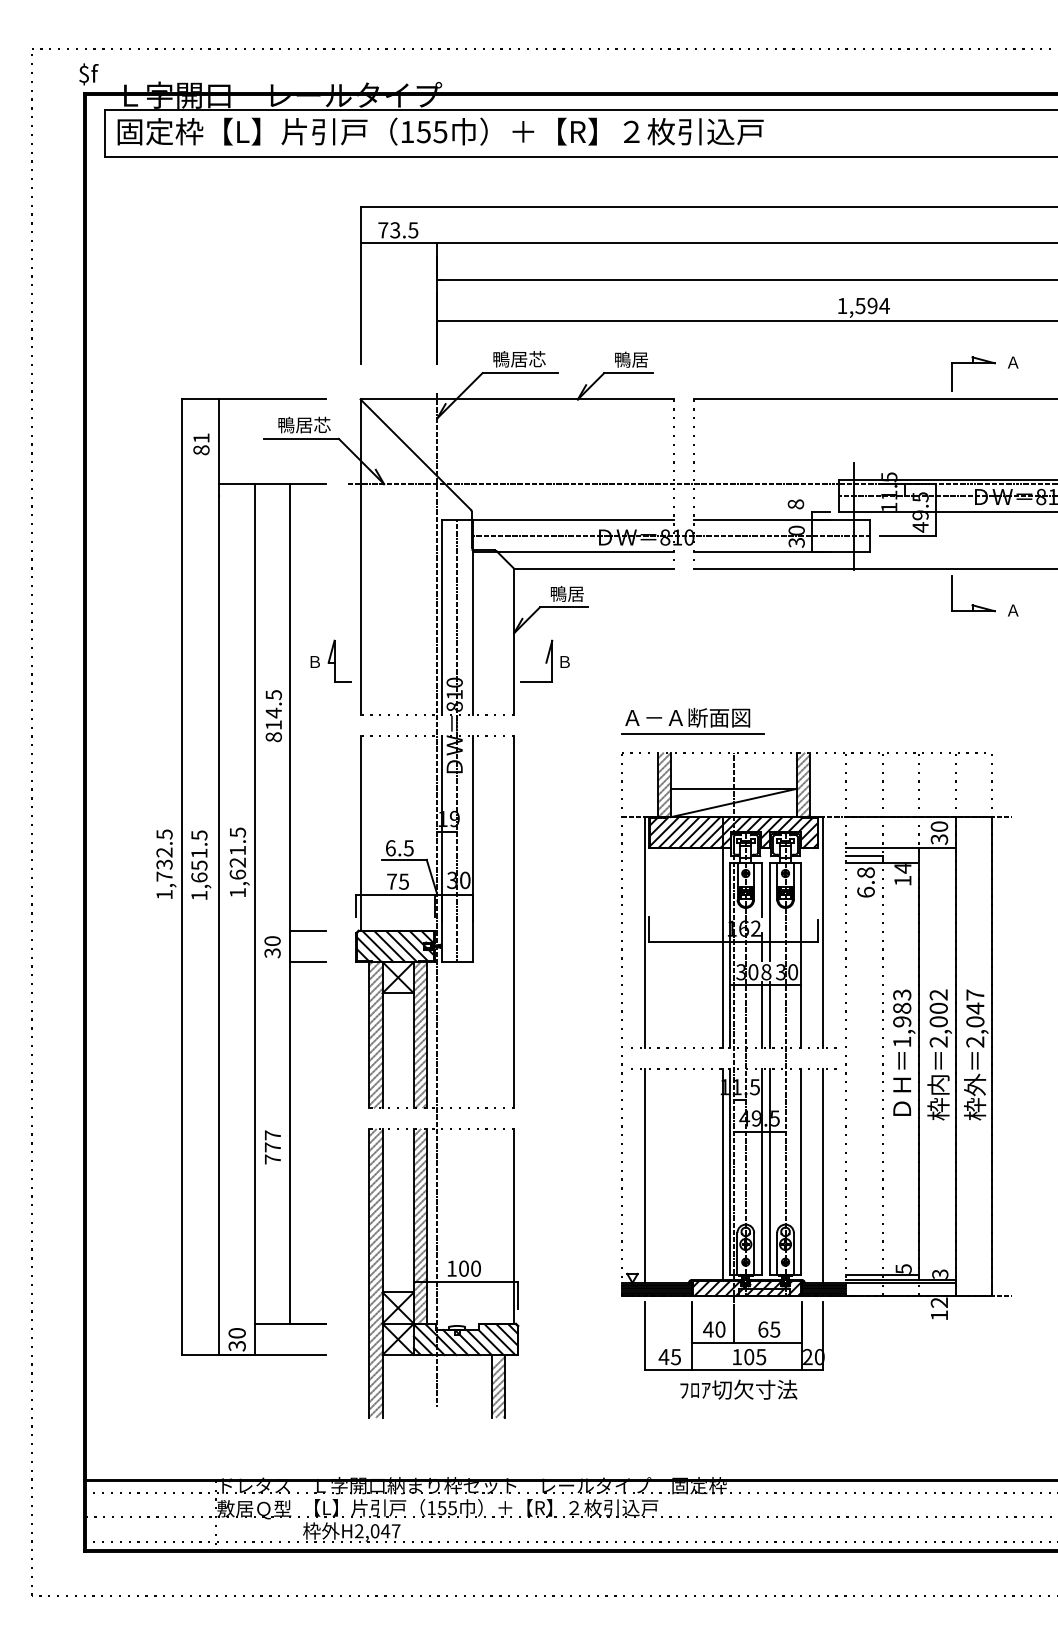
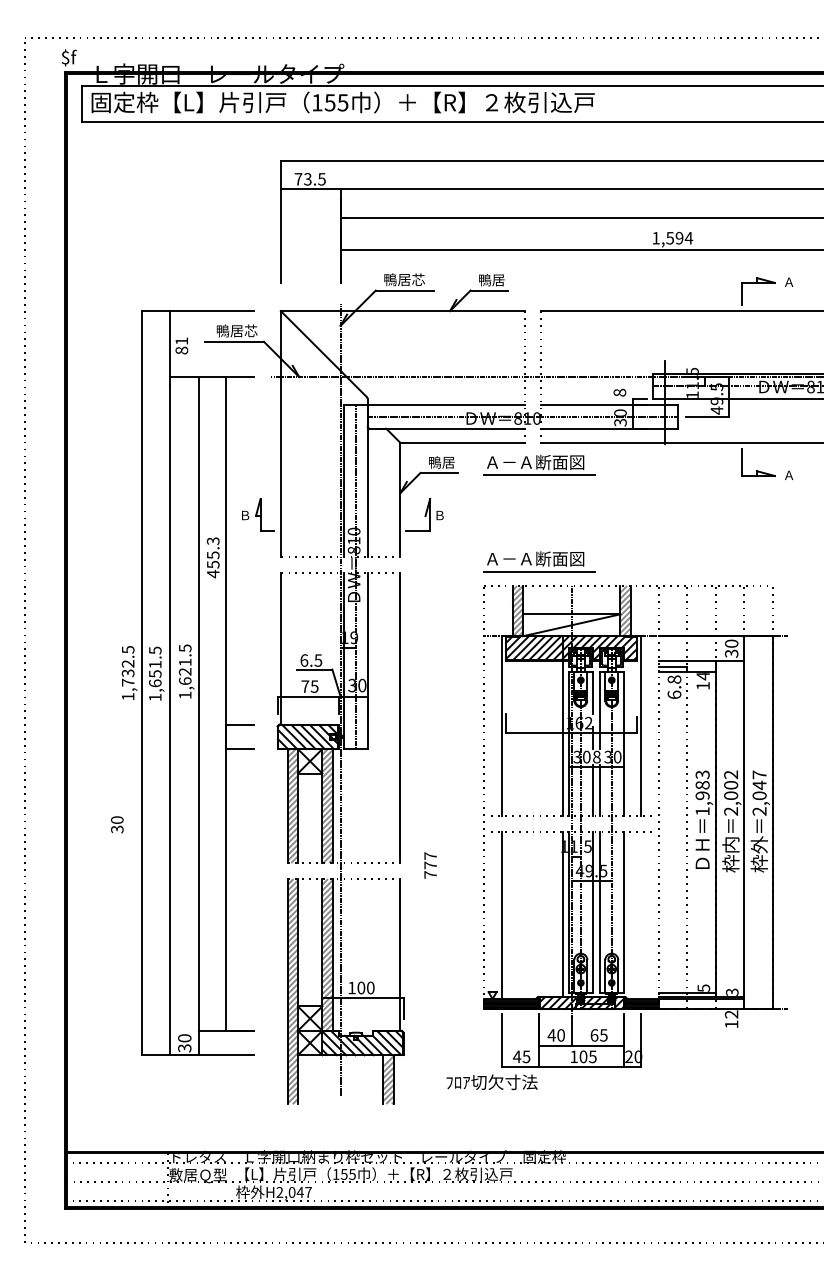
text: (201, 444) -> (181, 346), moved
part: (692, 597) -> (539, 465), added
text: (273, 716) -> (213, 557), 814.5 -> 455.3
text: (272, 947) -> (117, 825), moved
text: (272, 1147) -> (430, 865), moved
line: (822, 1175) -> (640, 915), removed
text: (738, 1389) -> (491, 1082), moved

